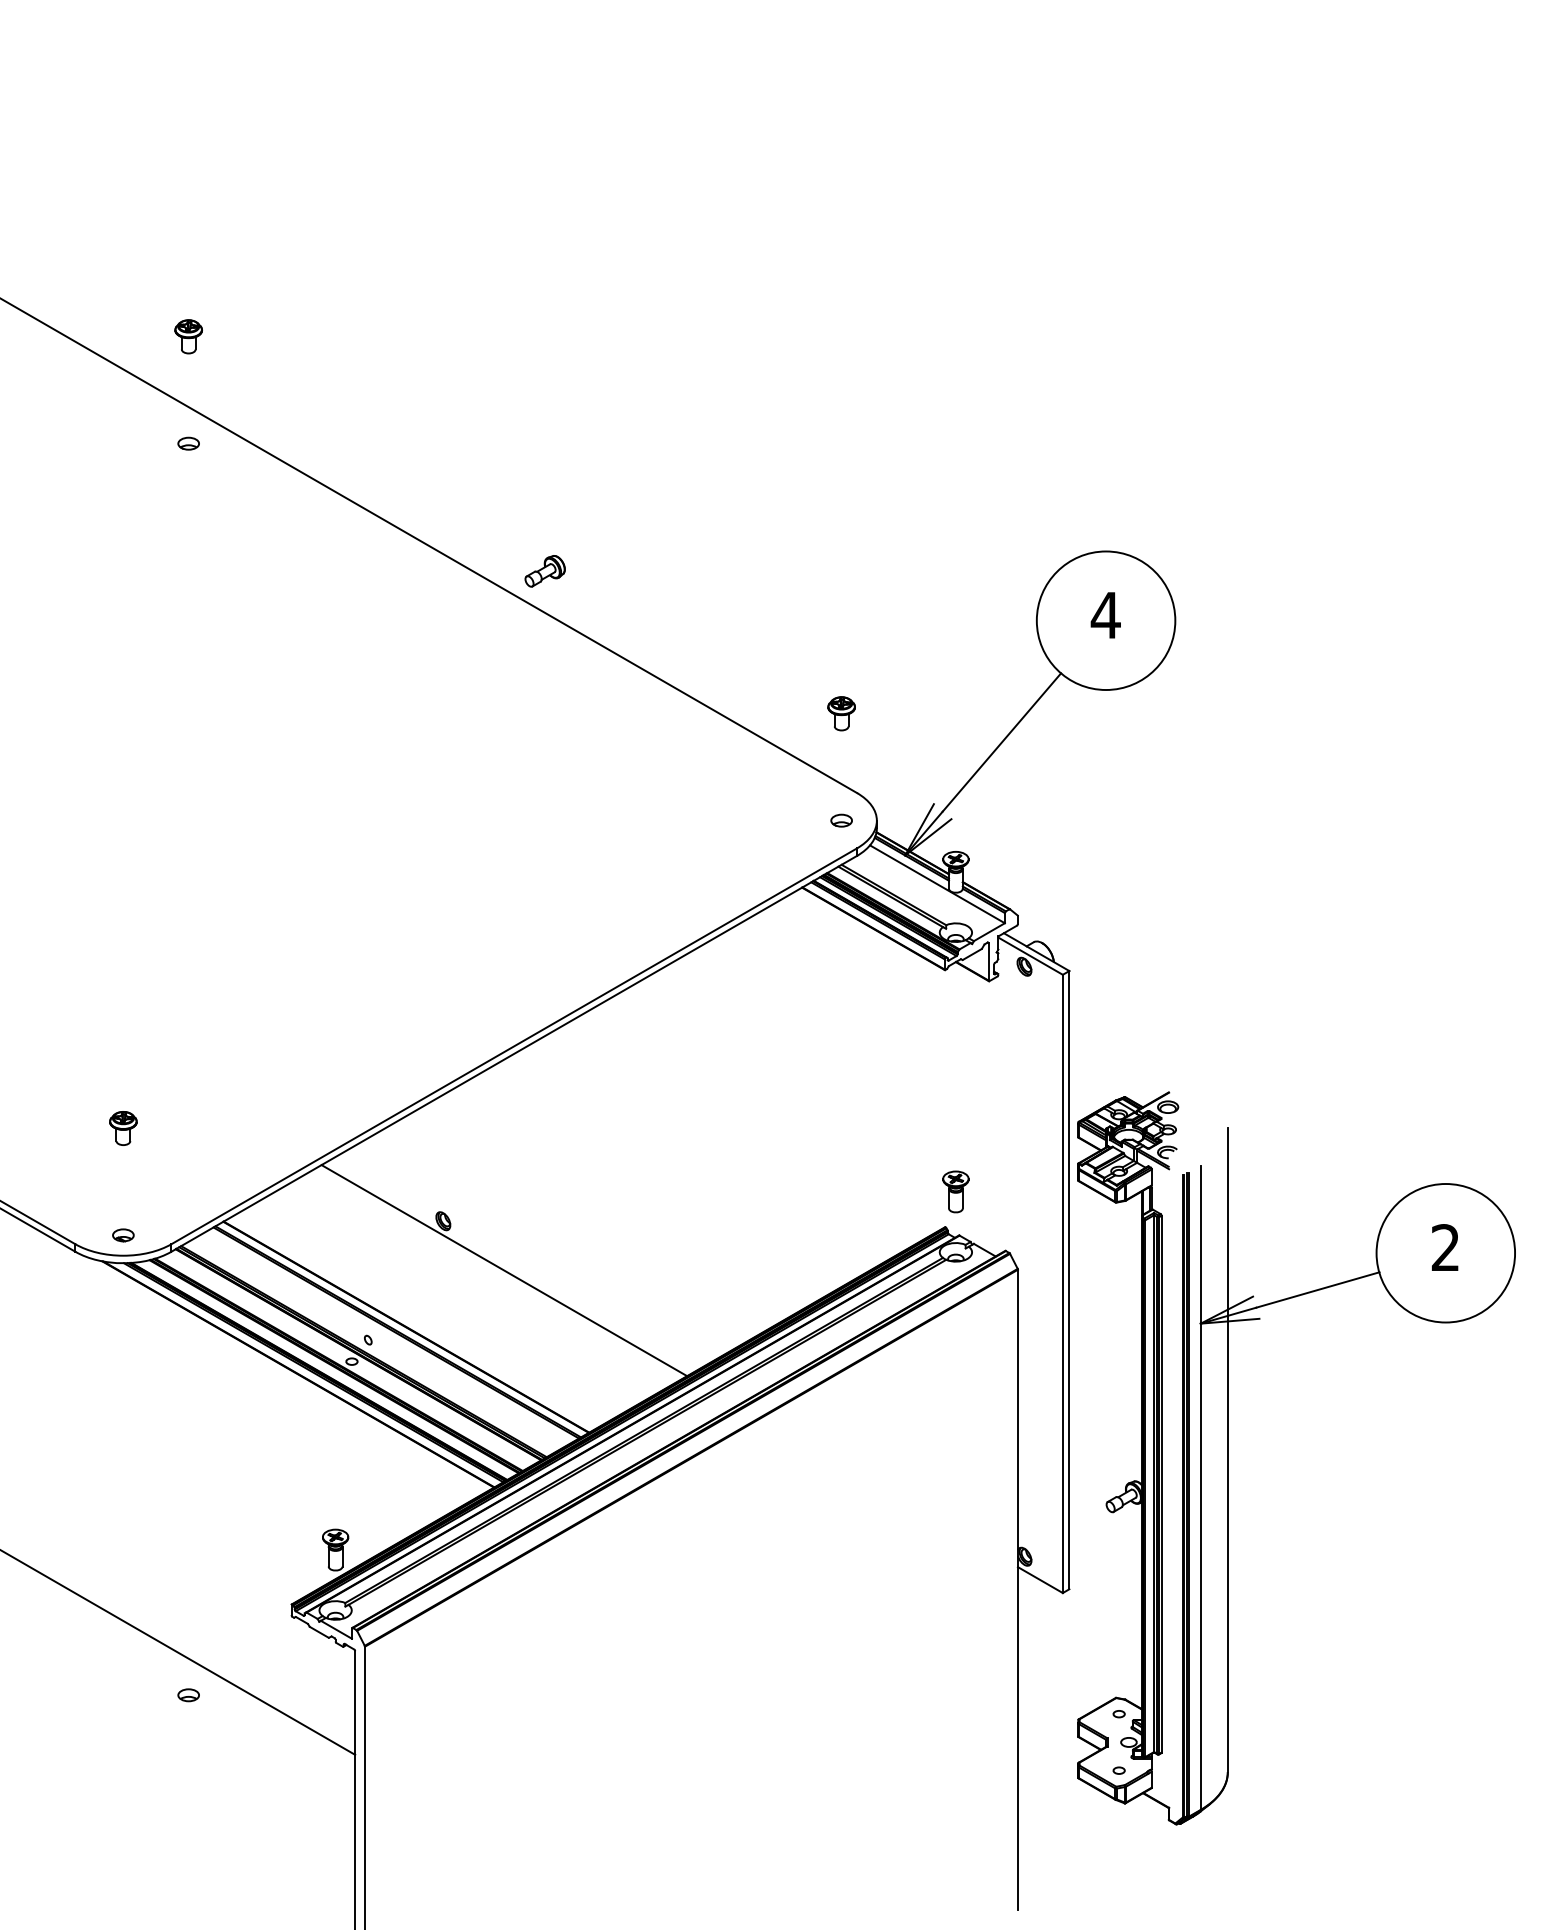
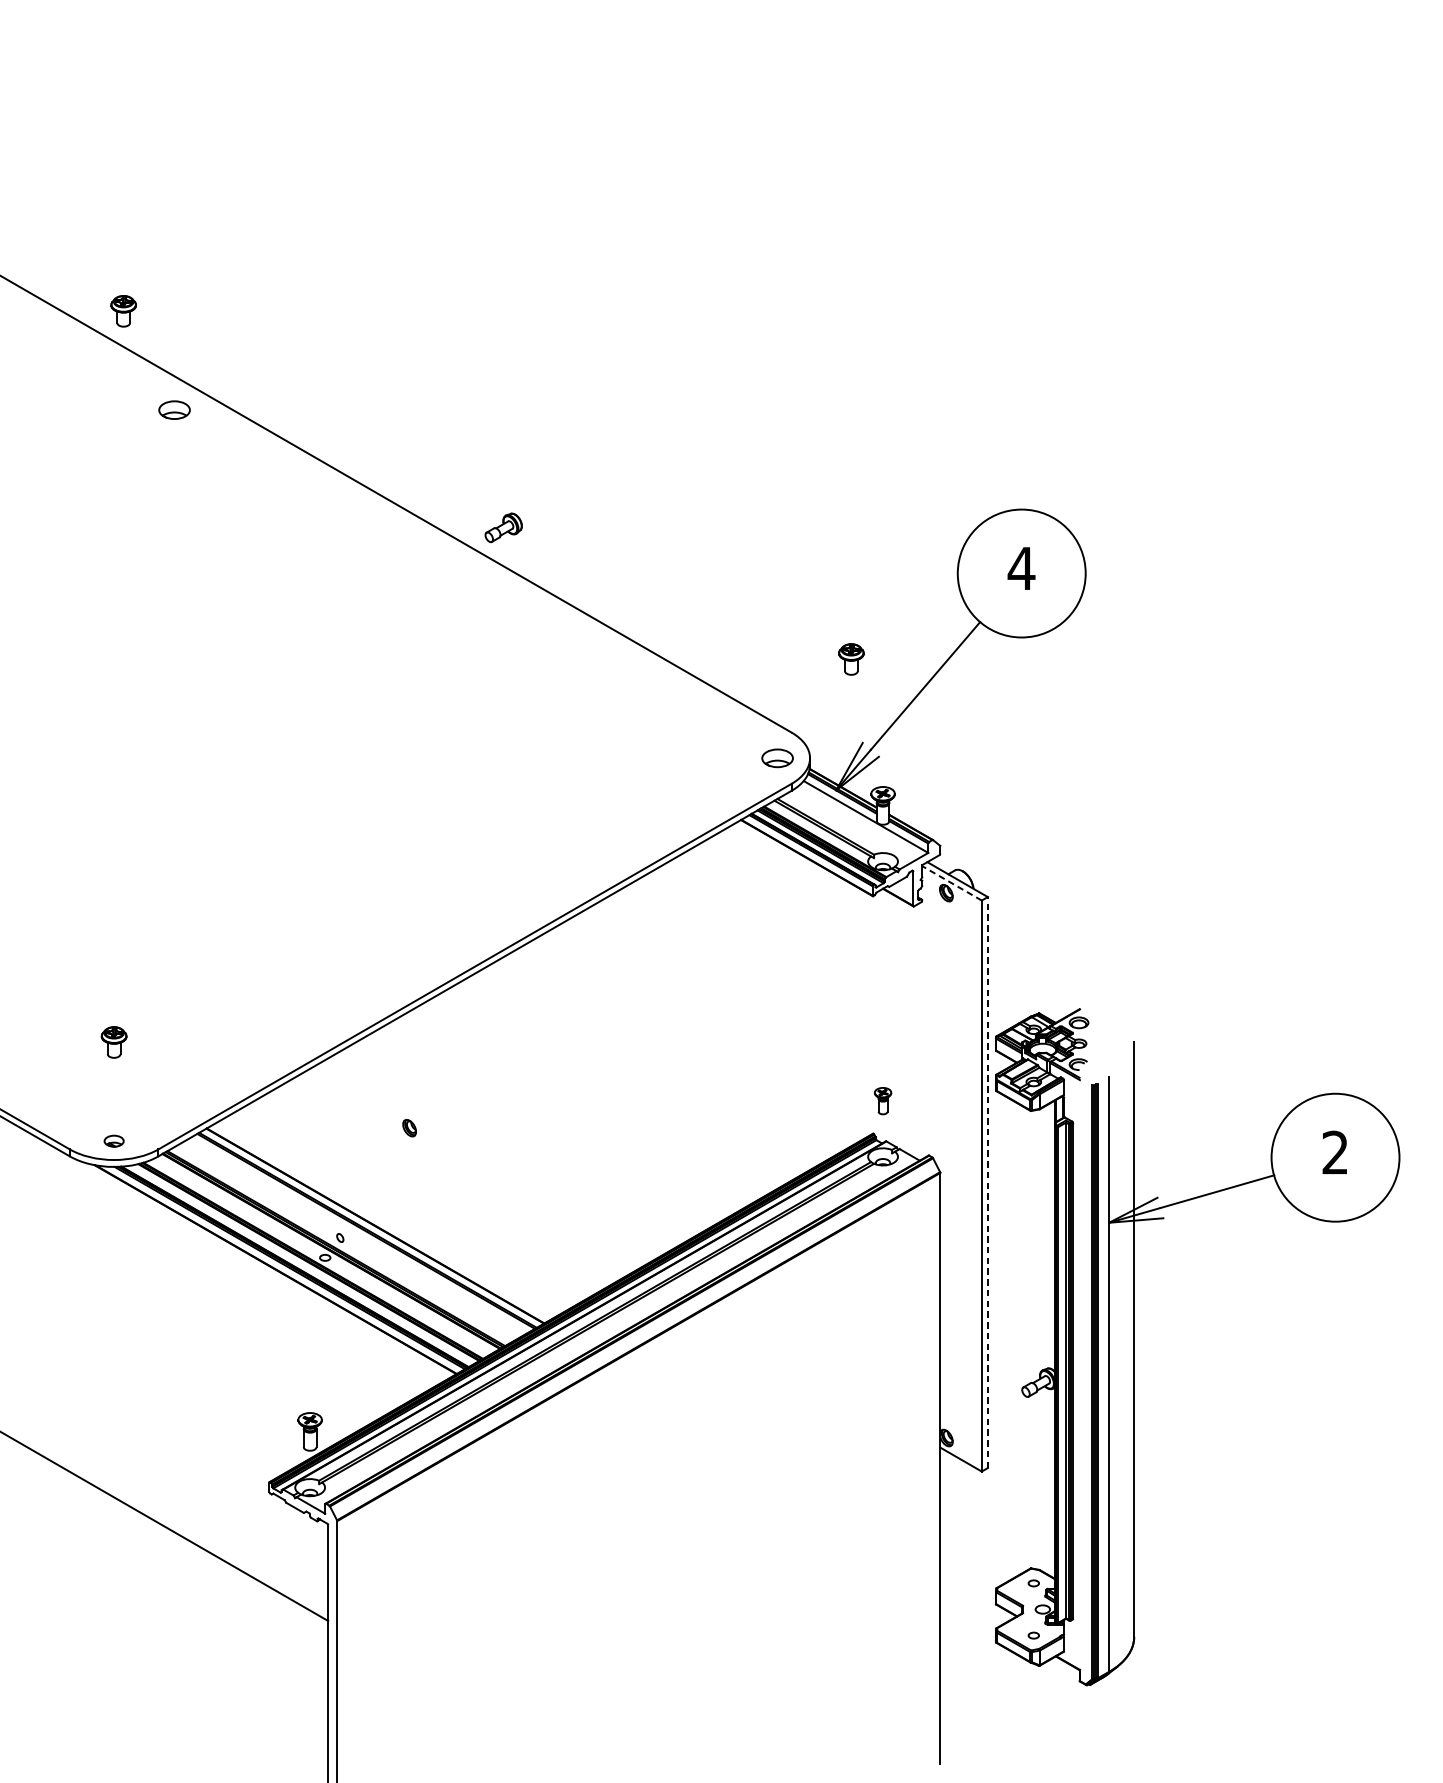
part: (188, 336) -> (123, 311), moved
part: (188, 443) -> (174, 409), size x1.6
part: (841, 713) -> (851, 659), moved
part: (841, 820) -> (777, 758), size x1.6
line: (1030, 955) -> (951, 882), solid -> dashed
part: (955, 1191) -> (882, 1100), size x0.7
line: (504, 1270) -> (466, 1173), removed
line: (1069, 1279) -> (987, 1181), solid -> dashed
part: (188, 1695) -> (174, 1566), removed

